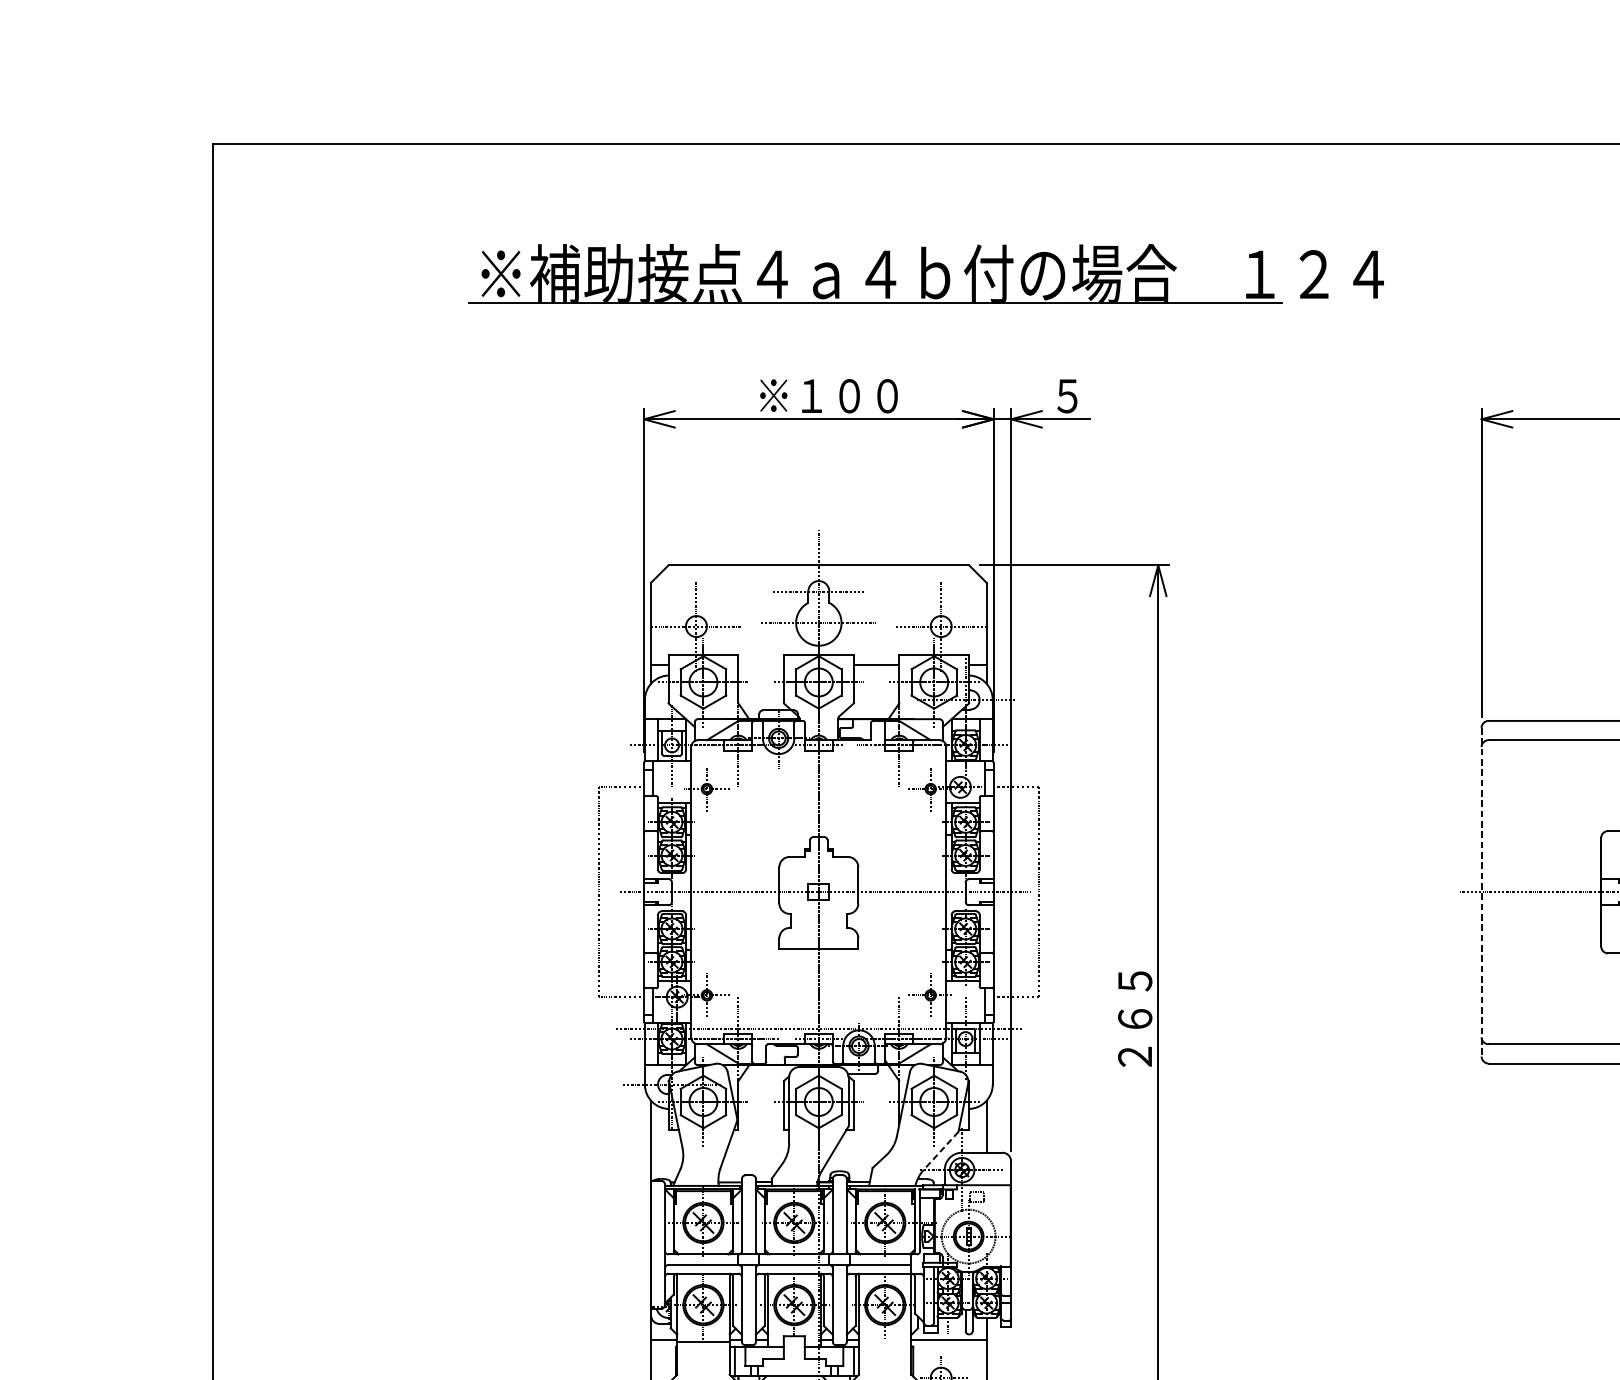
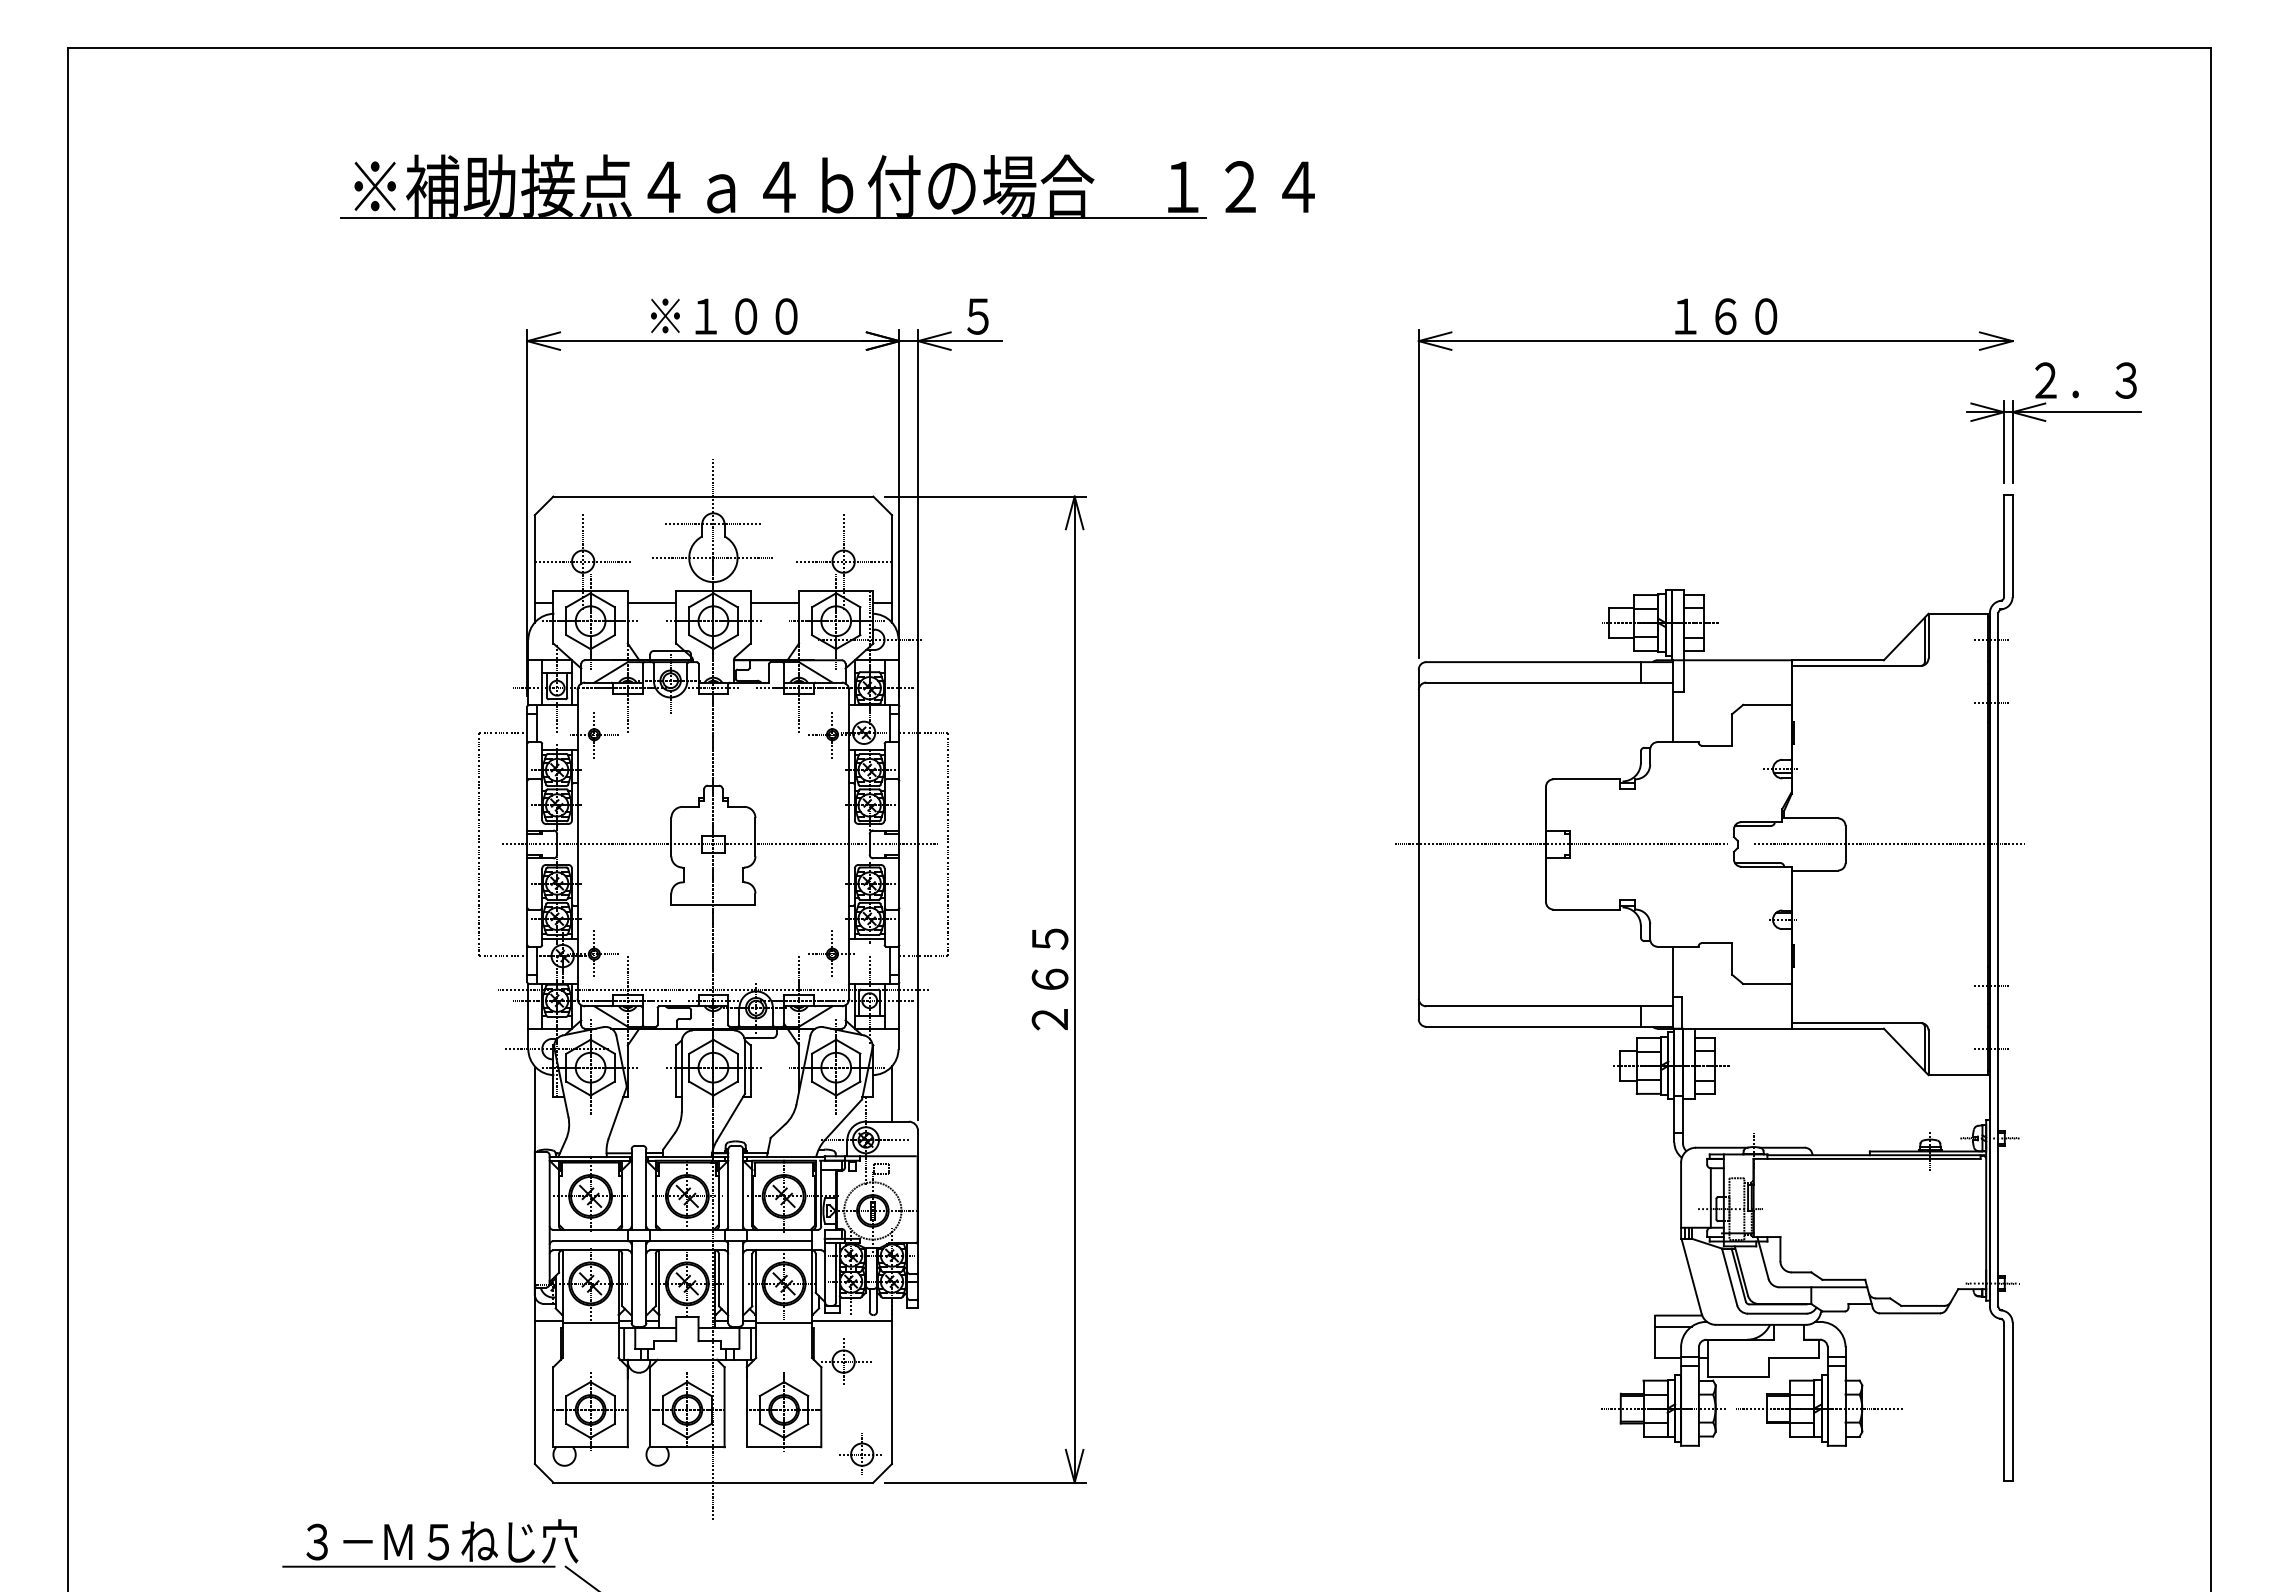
line: (760, 664) -> (651, 602), added
line: (1481, 892) -> (1418, 844), dashed -> solid
line: (941, 1151) -> (843, 1120), dashed -> solid
line: (885, 1342) -> (784, 1323), added

